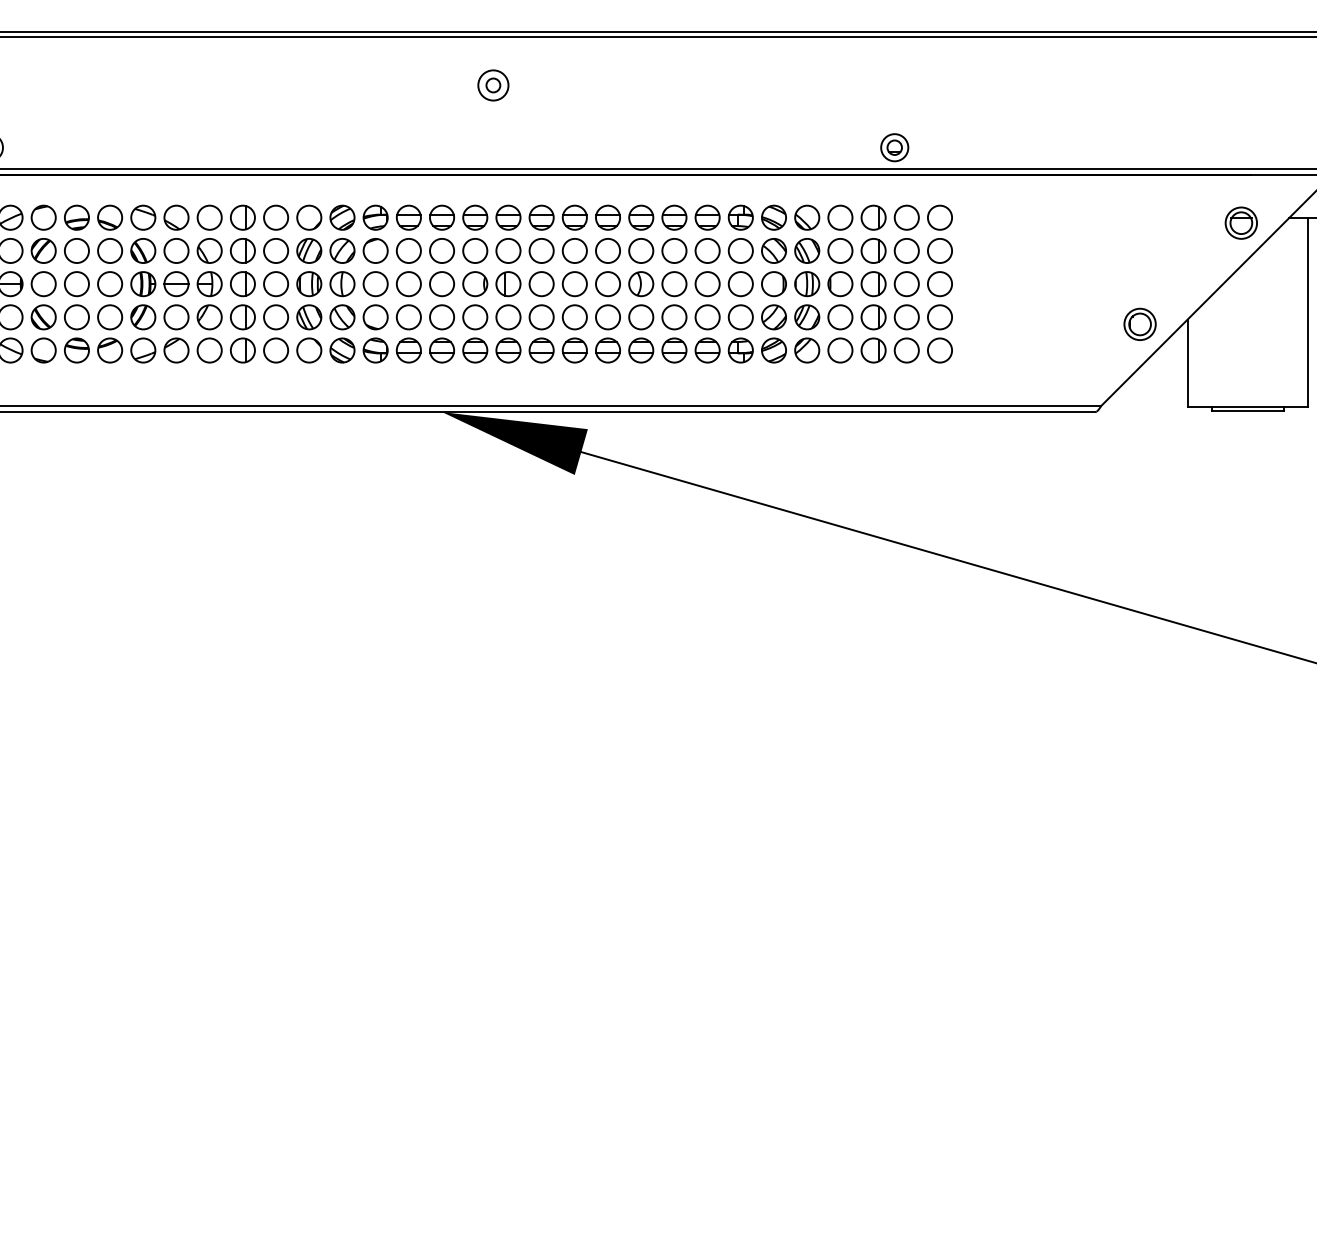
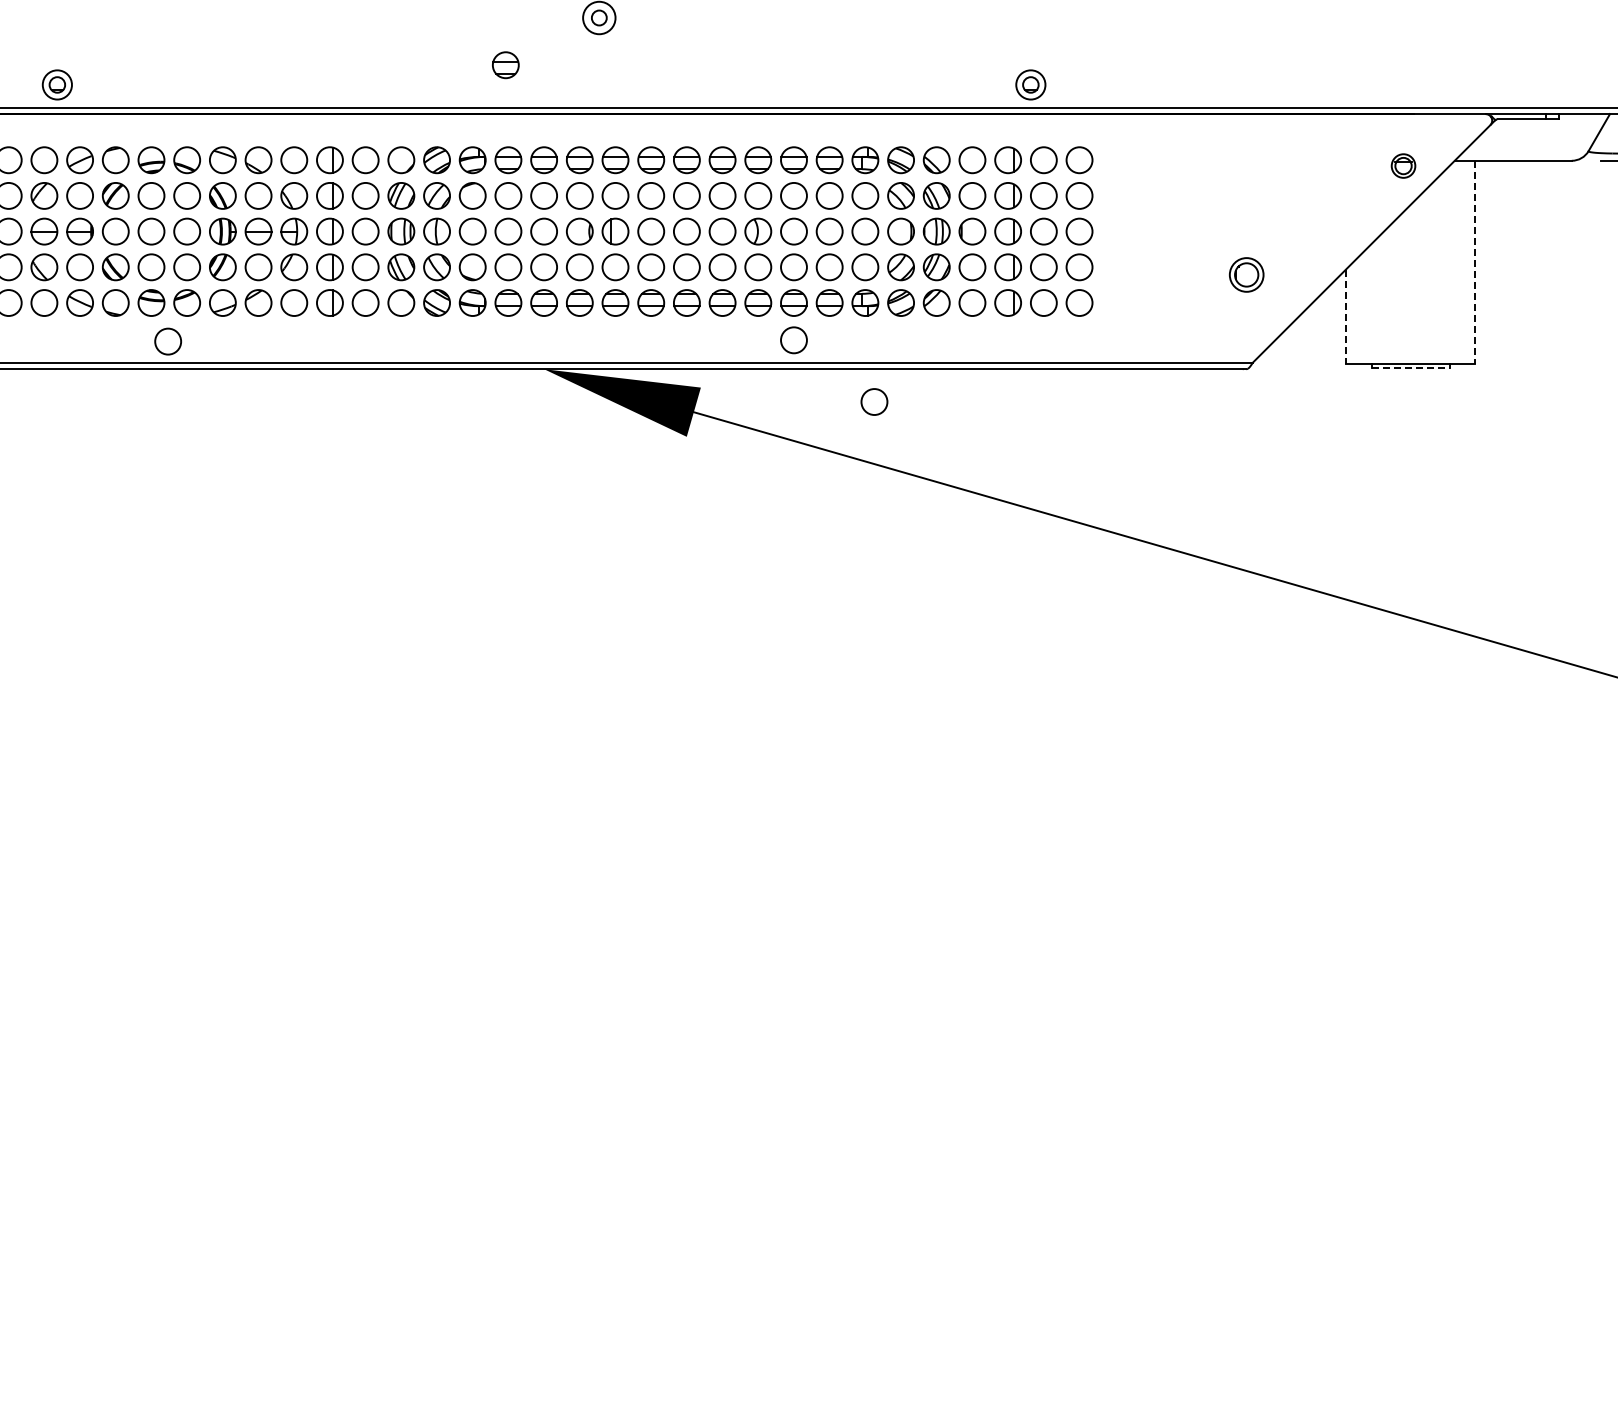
part: (406, 129) -> (505, 65), added
part: (1241, 222) -> (1403, 165), size x0.7
line: (1308, 312) -> (1475, 262), solid -> dashed
part: (1139, 324) -> (1246, 274), moved
line: (1187, 364) -> (1345, 317), solid -> dashed
circle: (673, 385) -> (793, 340), added
circle: (91, 386) -> (167, 341), added
line: (1247, 411) -> (1410, 368), solid -> dashed
circle: (749, 442) -> (874, 401), added

